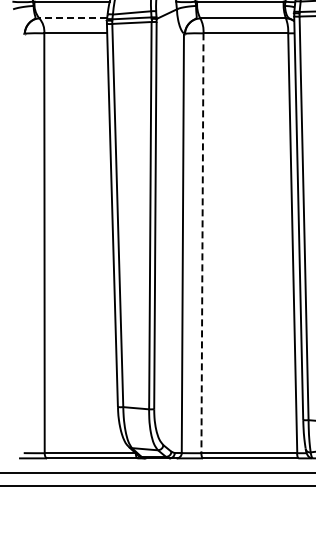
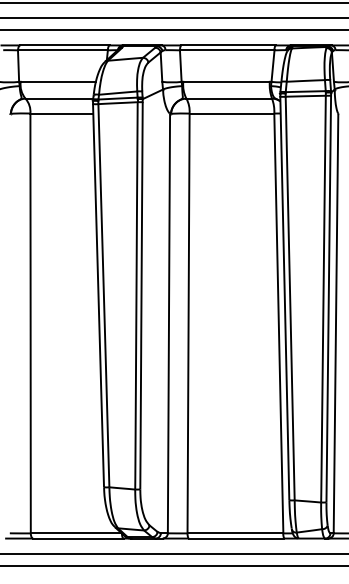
line: (73, 18) -> (59, 98), dashed -> solid
line: (202, 242) -> (188, 322), dashed -> solid

